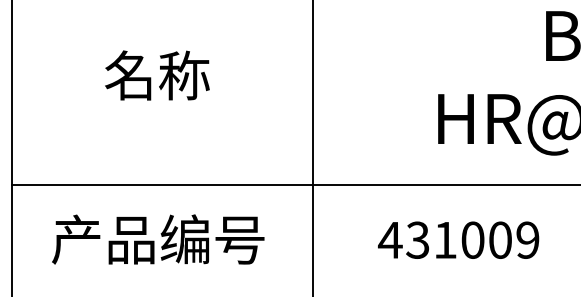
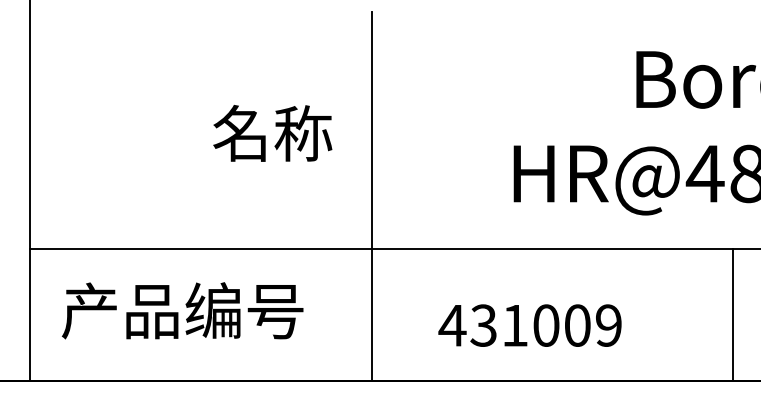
text: (157, 75) -> (272, 133), moved
text: (158, 239) -> (182, 310), moved
text: (458, 240) -> (529, 325), moved

